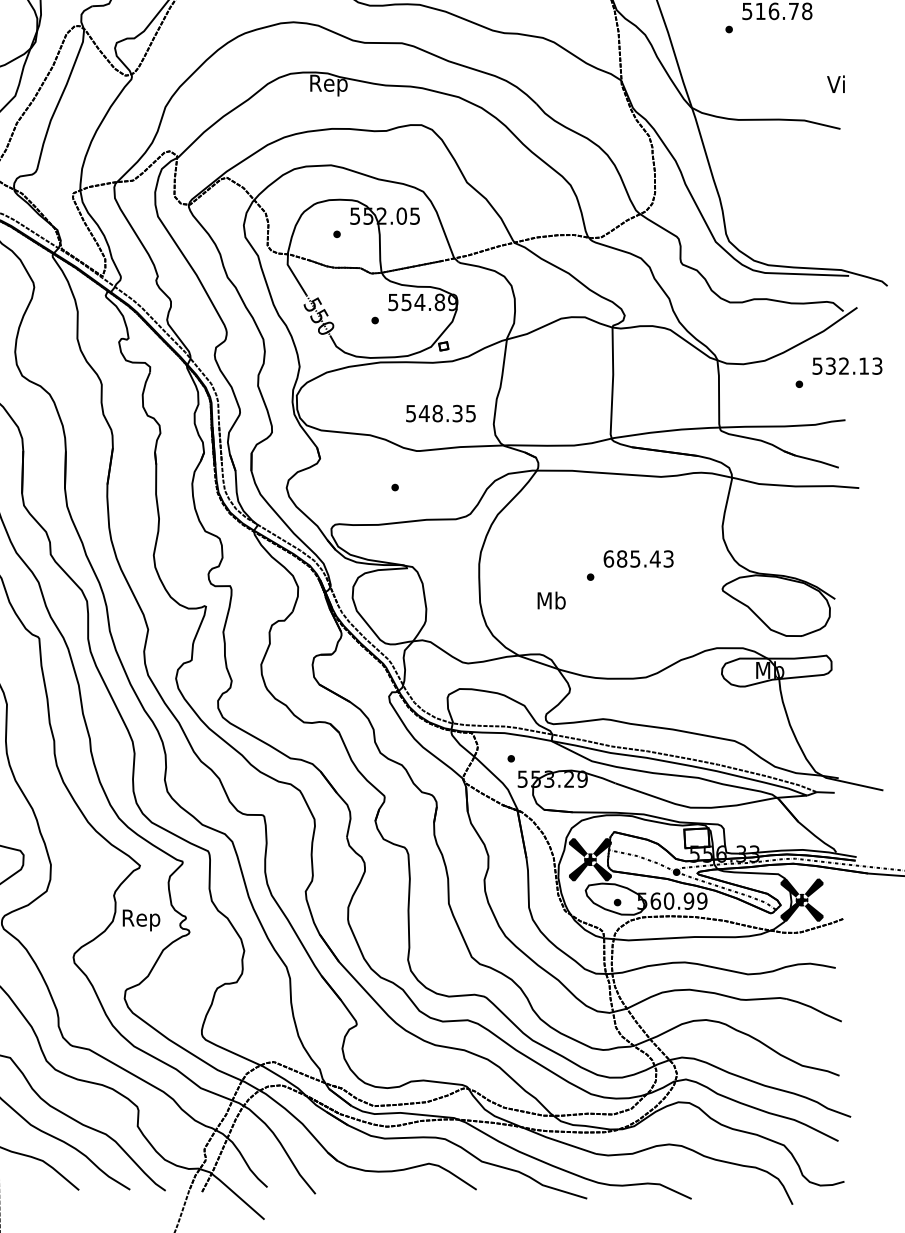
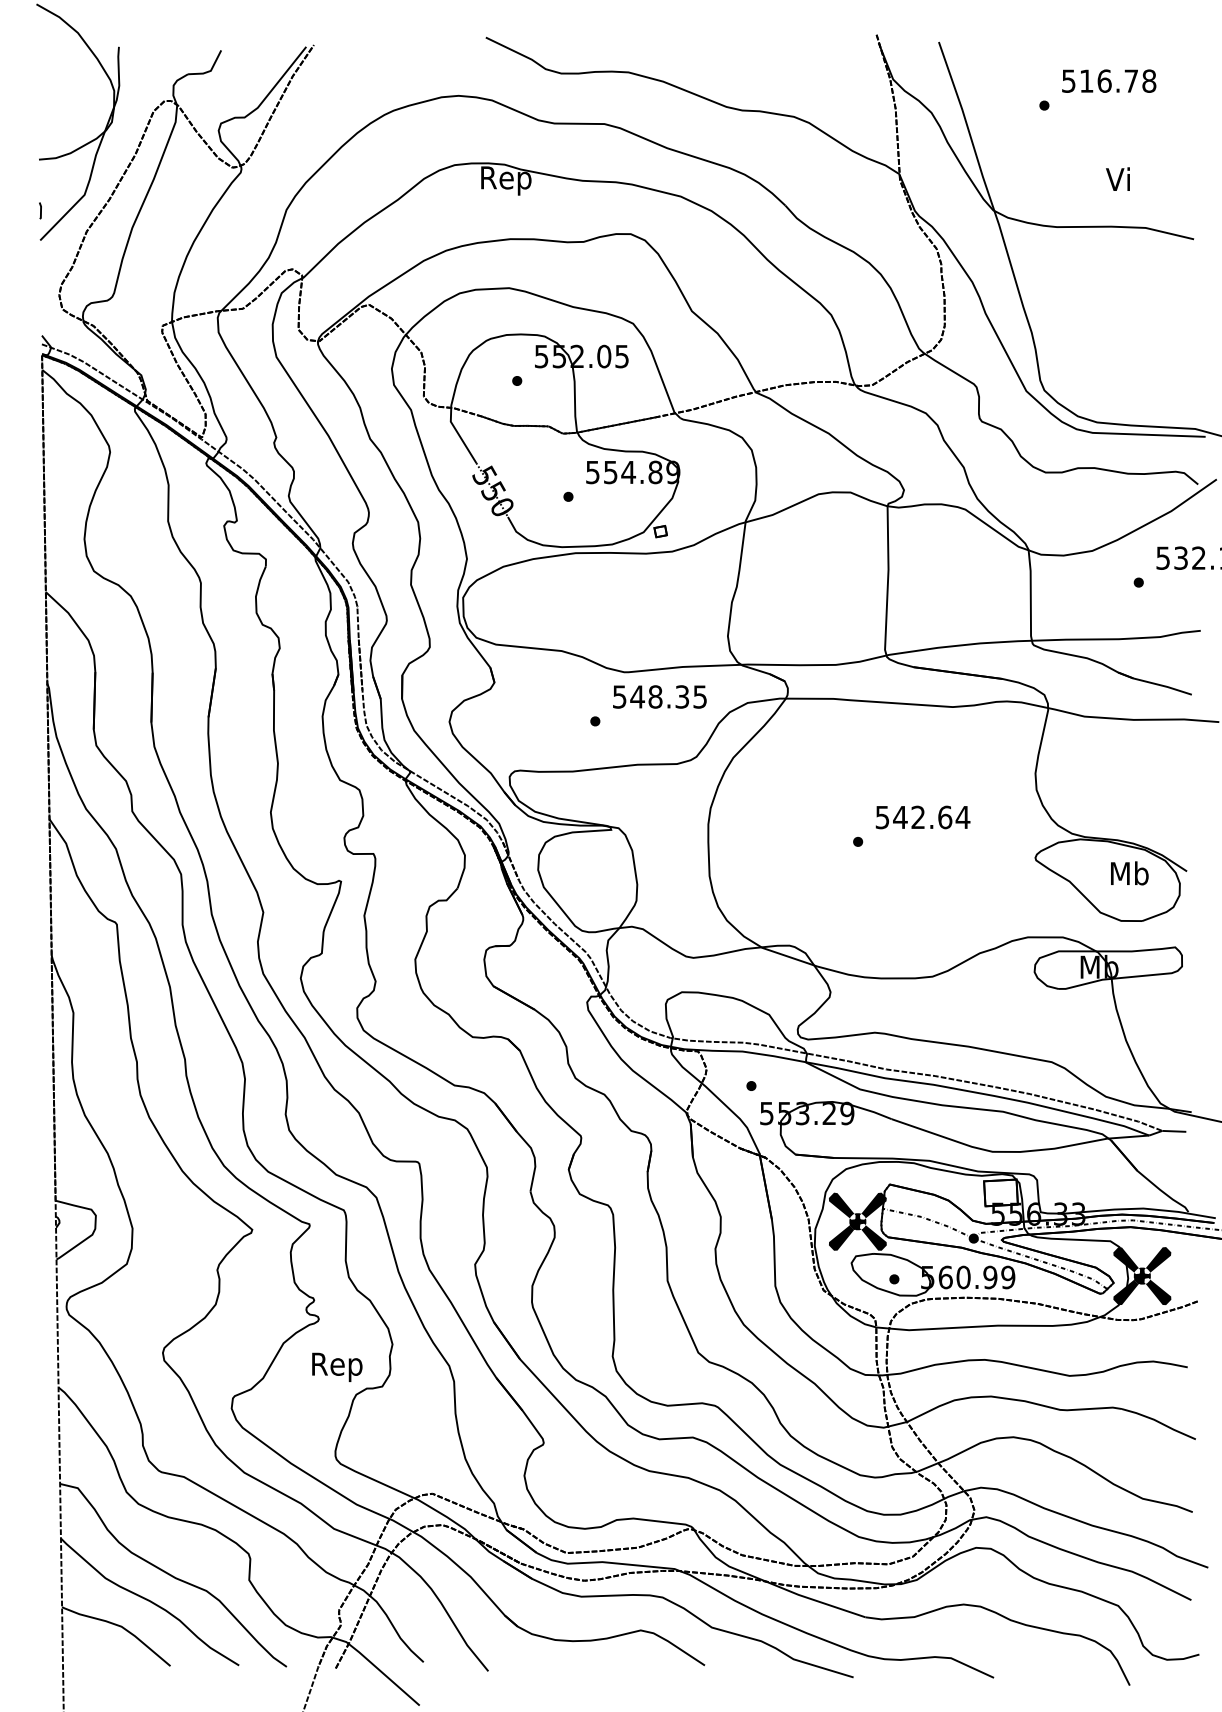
text: (835, 83) -> (1117, 178), moved
text: (440, 413) -> (659, 696), moved
text: (638, 559) -> (922, 817), 685.43 -> 542.64
text: (551, 600) -> (1129, 873), moved
text: (141, 919) -> (337, 1366), moved

